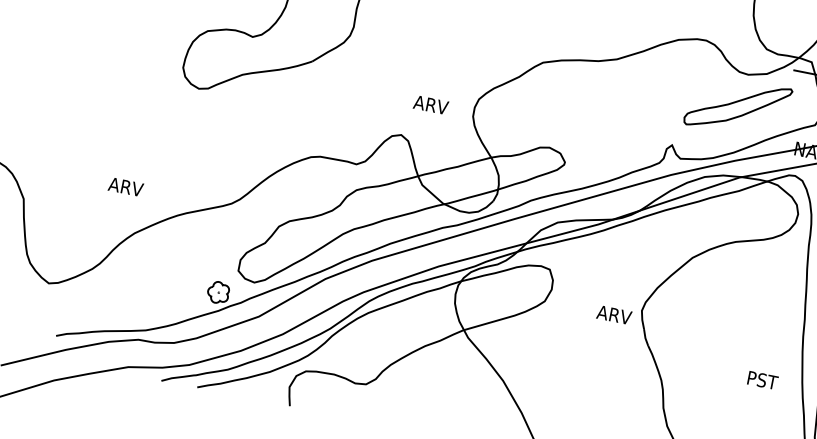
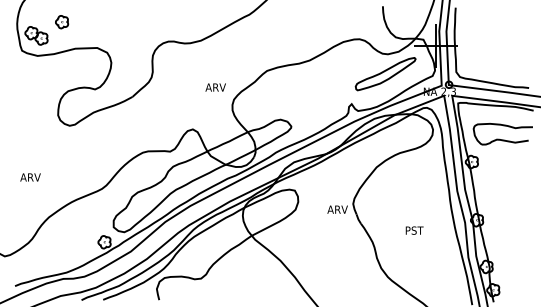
text: (430, 104) -> (215, 87), moved
text: (125, 187) -> (30, 177), moved
text: (762, 380) -> (414, 230), moved

